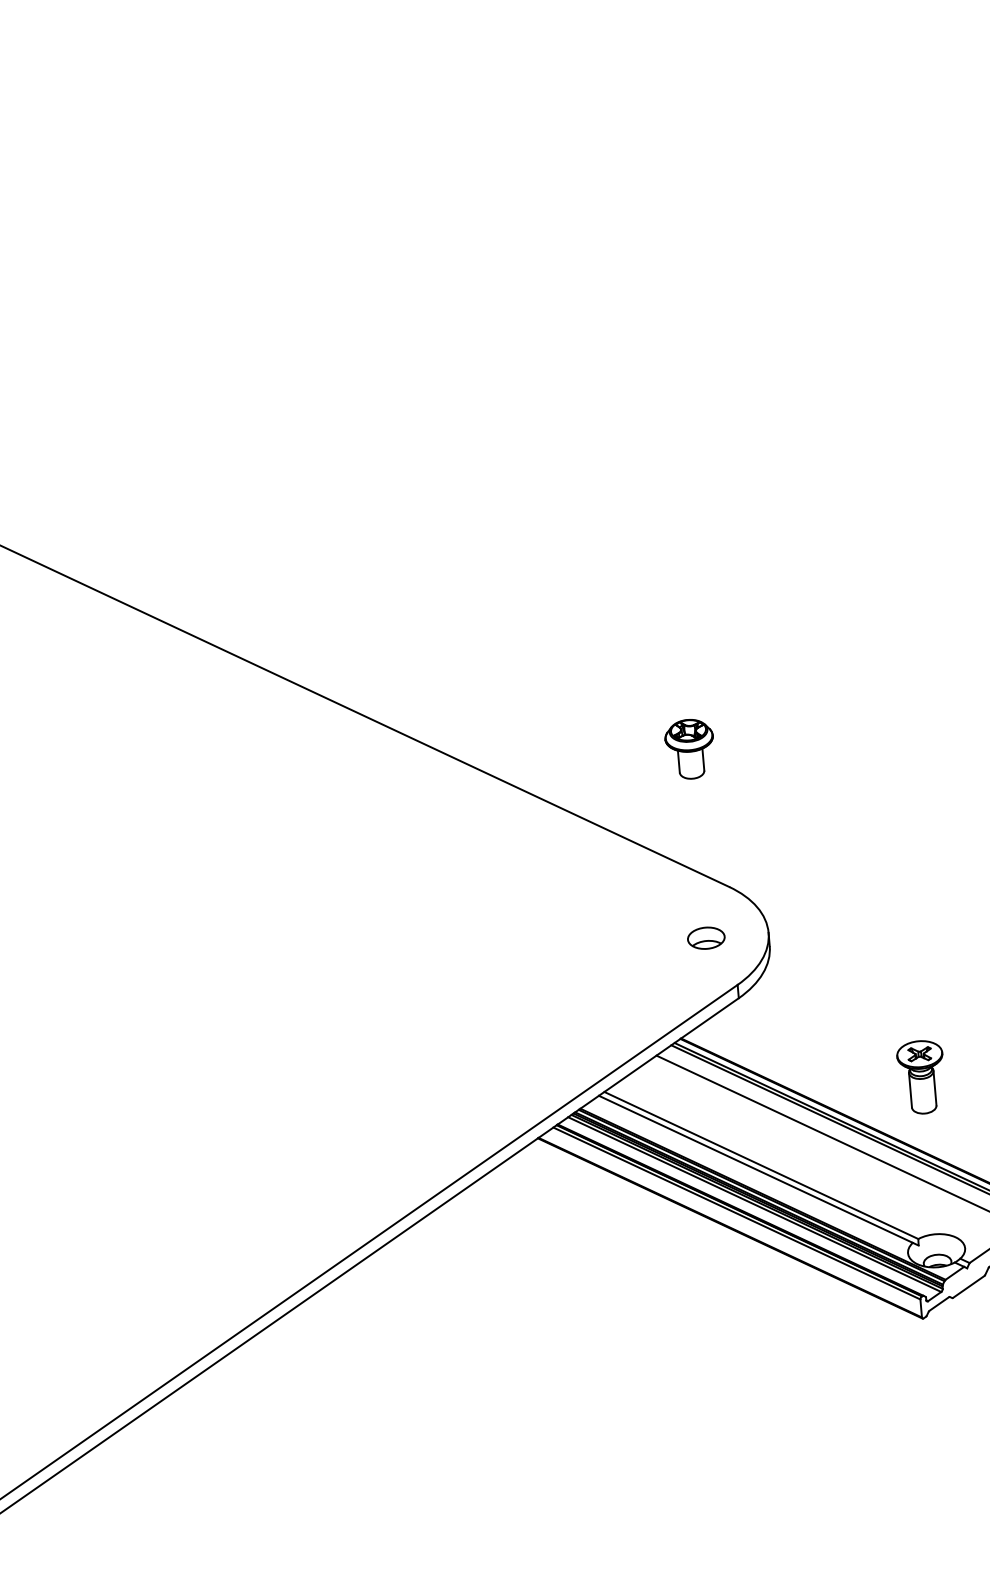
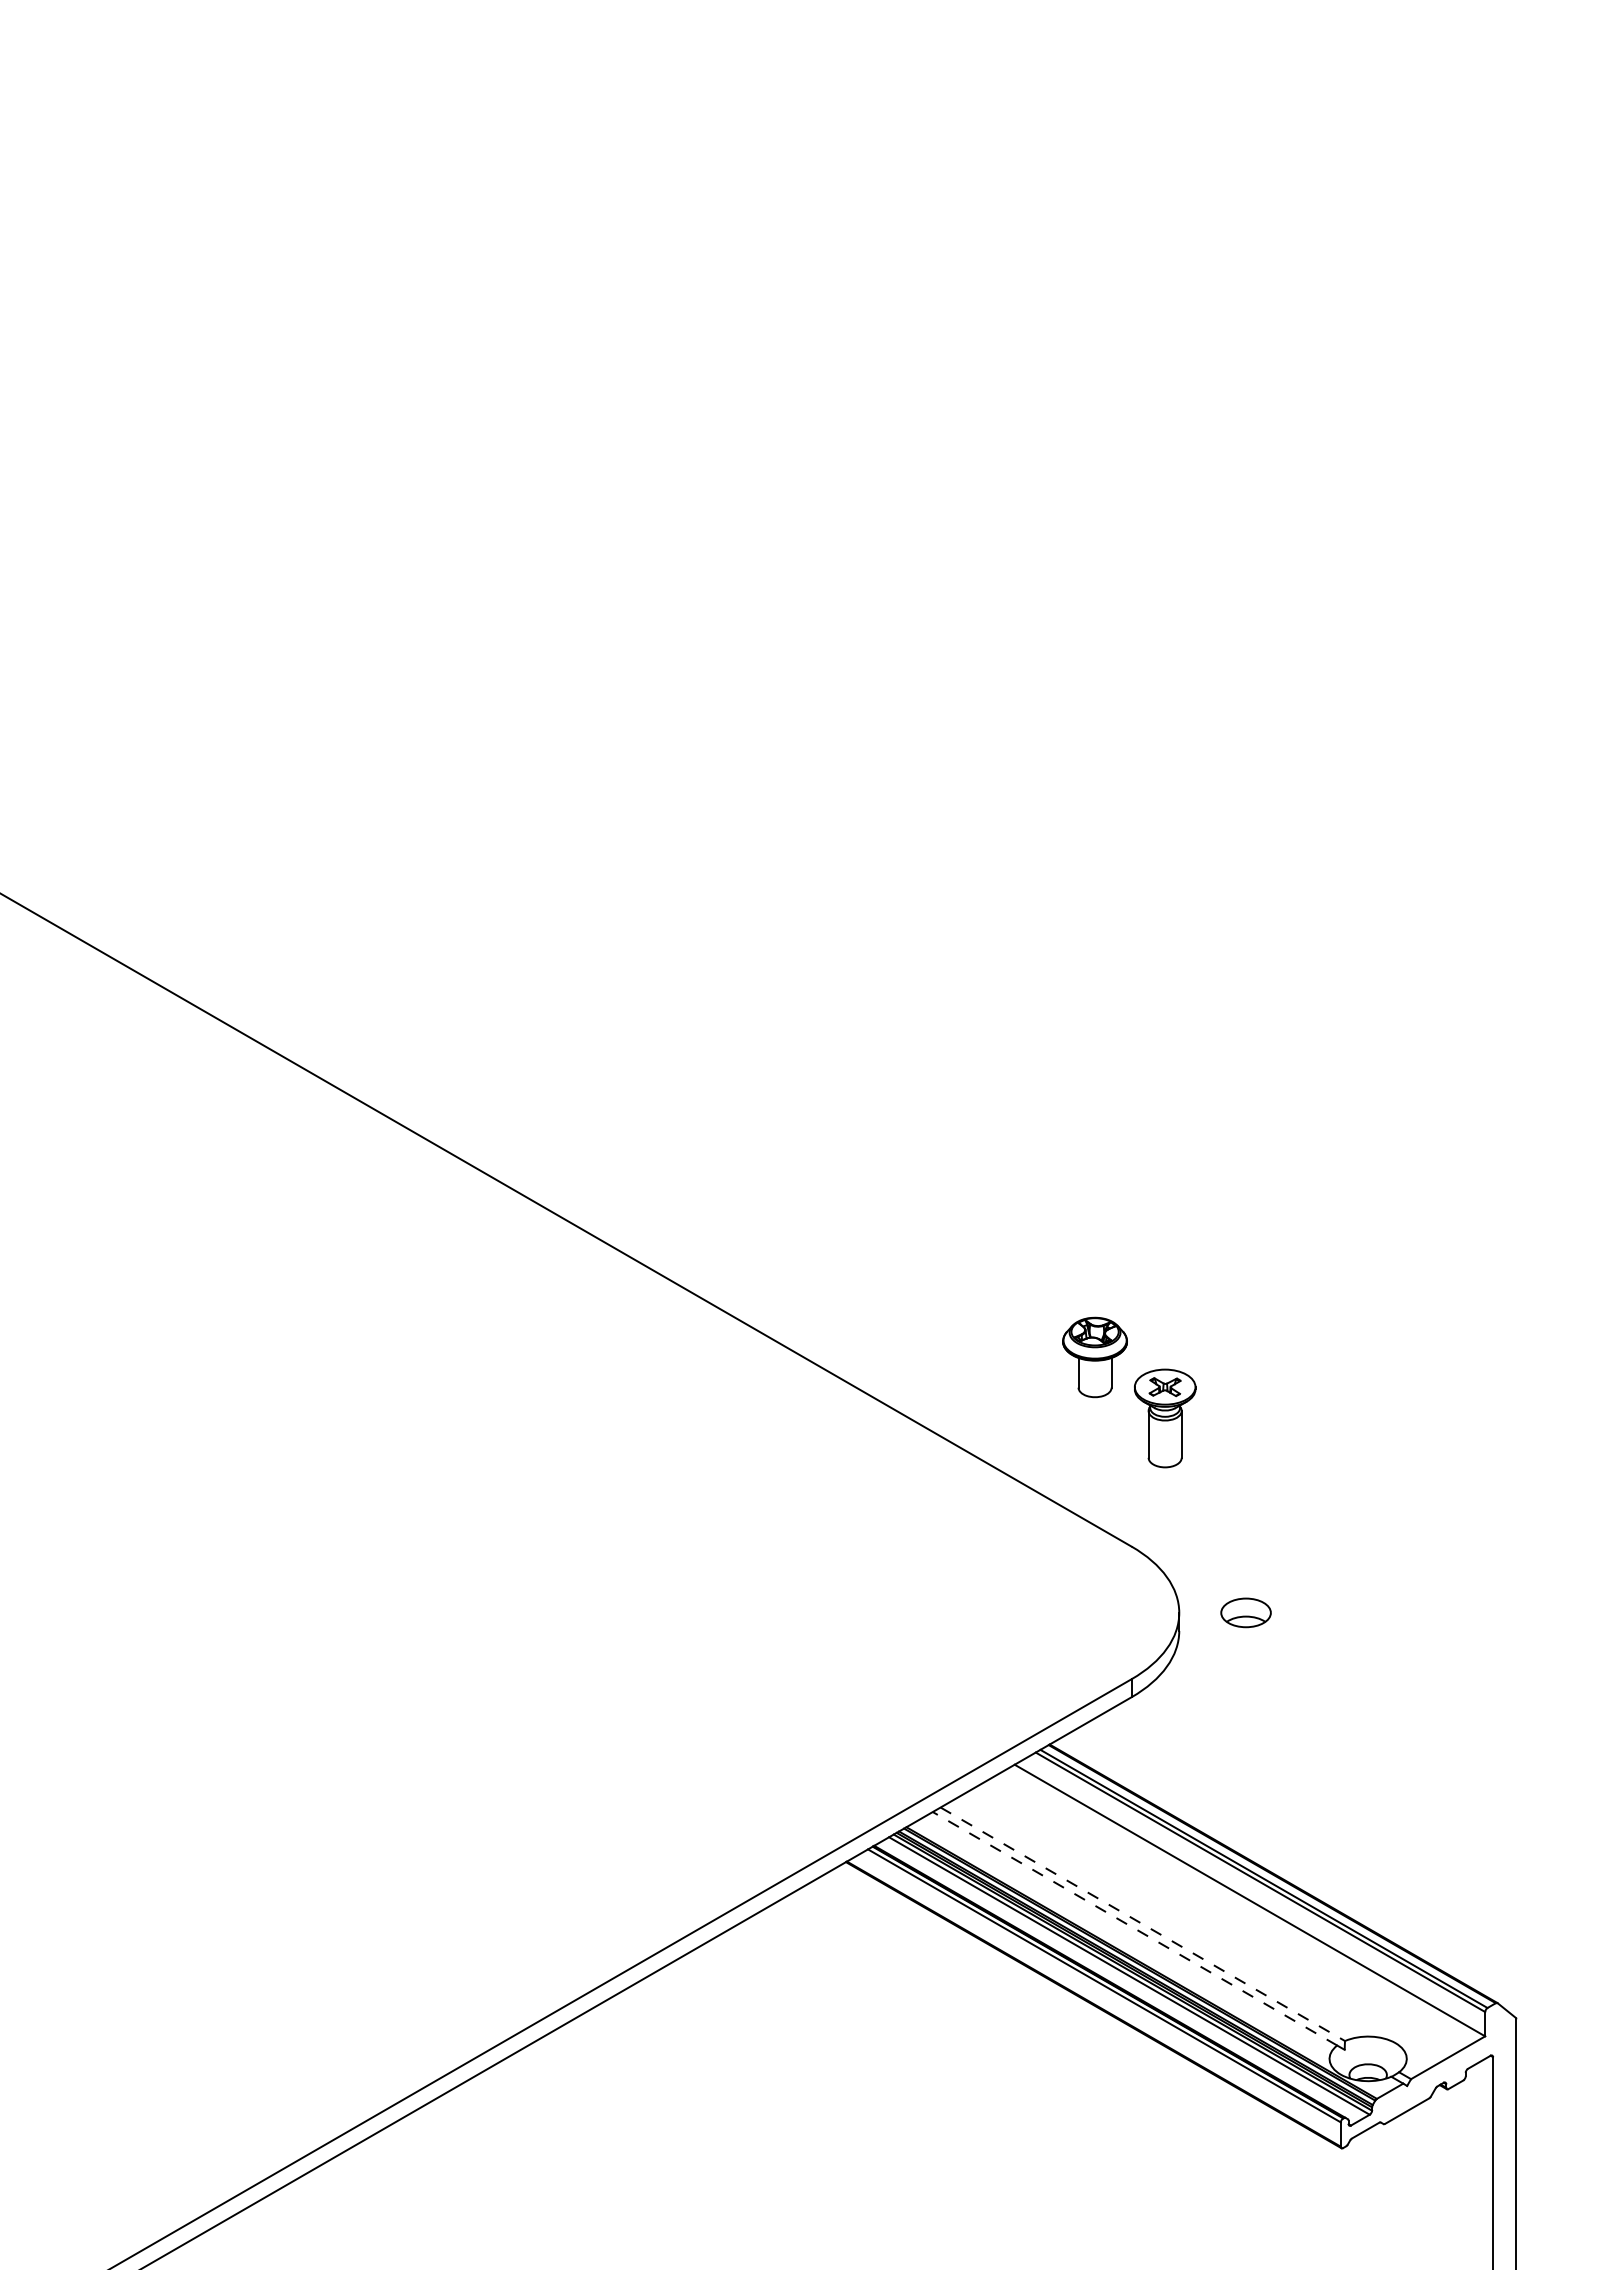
part: (705, 937) -> (1245, 1612), moved
part: (921, 1077) -> (1165, 1418), moved
line: (761, 1165) -> (1142, 1924), solid -> dashed
line: (756, 1169) -> (1135, 1928), solid -> dashed

